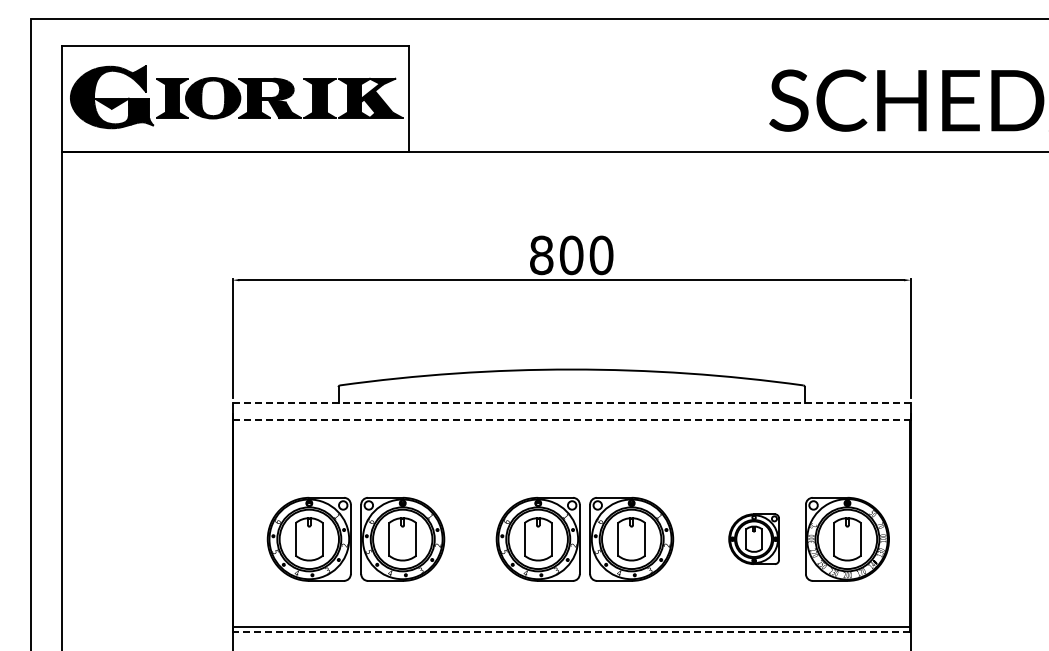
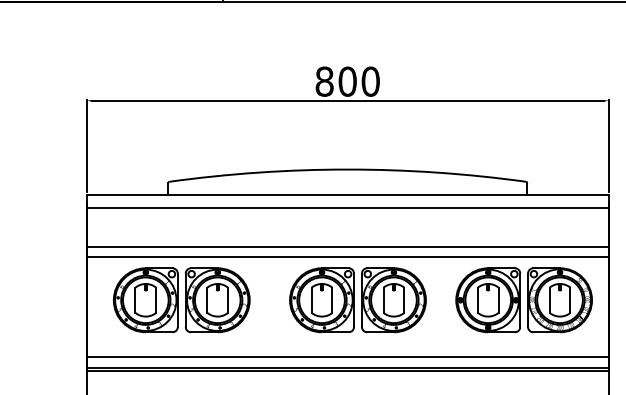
line: (571, 402) -> (347, 194), dashed -> solid
line: (571, 419) -> (347, 208), dashed -> solid
line: (571, 470) -> (347, 247), added
line: (571, 483) -> (347, 257), added
part: (753, 538) -> (487, 299), size x1.67
line: (571, 613) -> (347, 357), added
line: (571, 631) -> (347, 371), dashed -> solid

